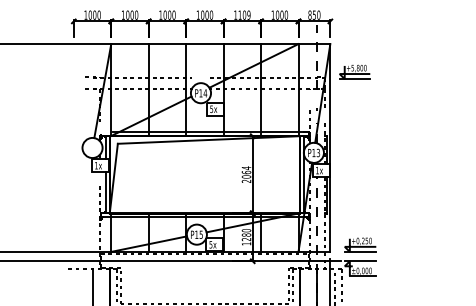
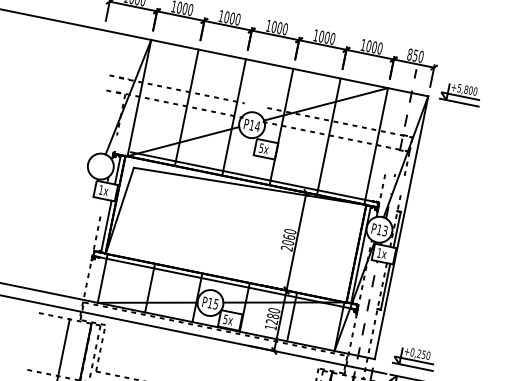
text: (244, 14) -> (327, 36), 1109 -> 1000
part: (354, 71) -> (460, 92), moved
text: (246, 167) -> (290, 230), 2064 -> 2060

